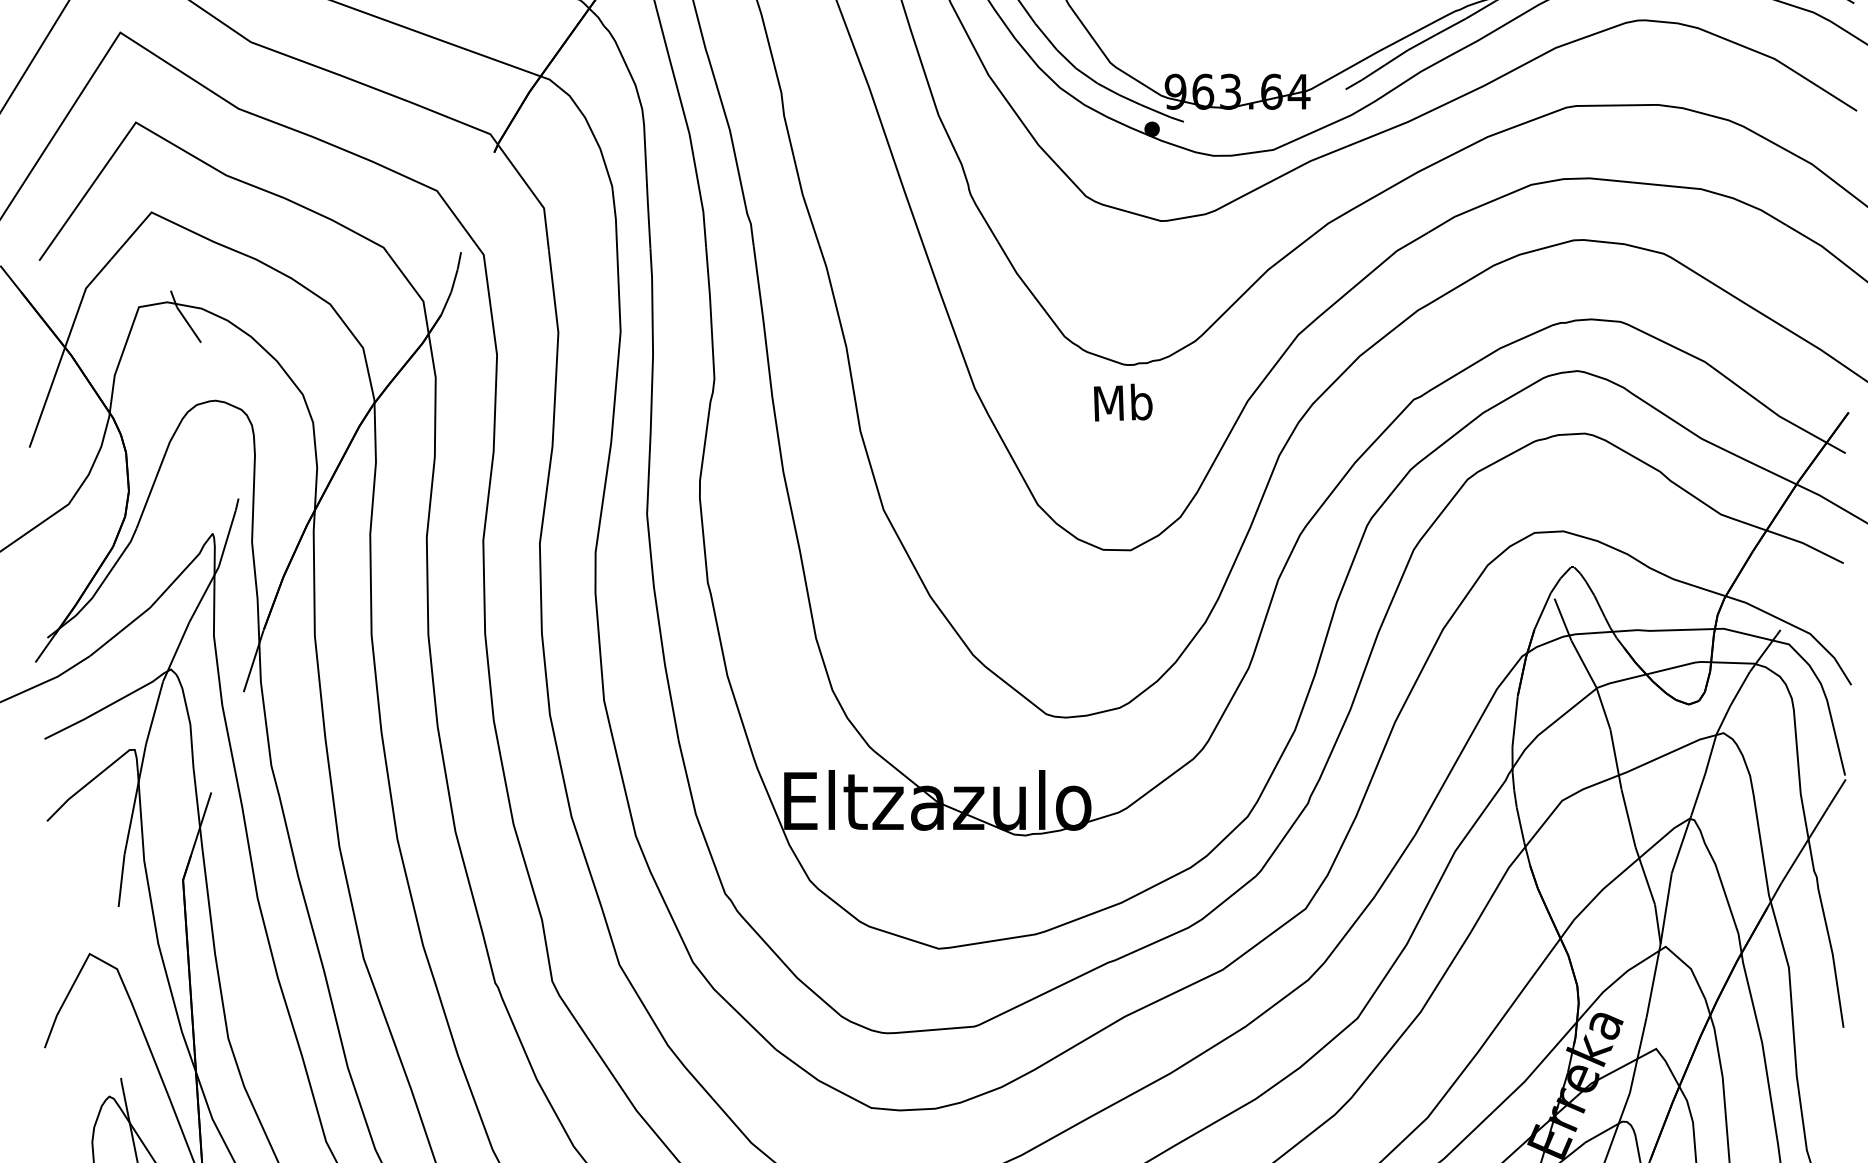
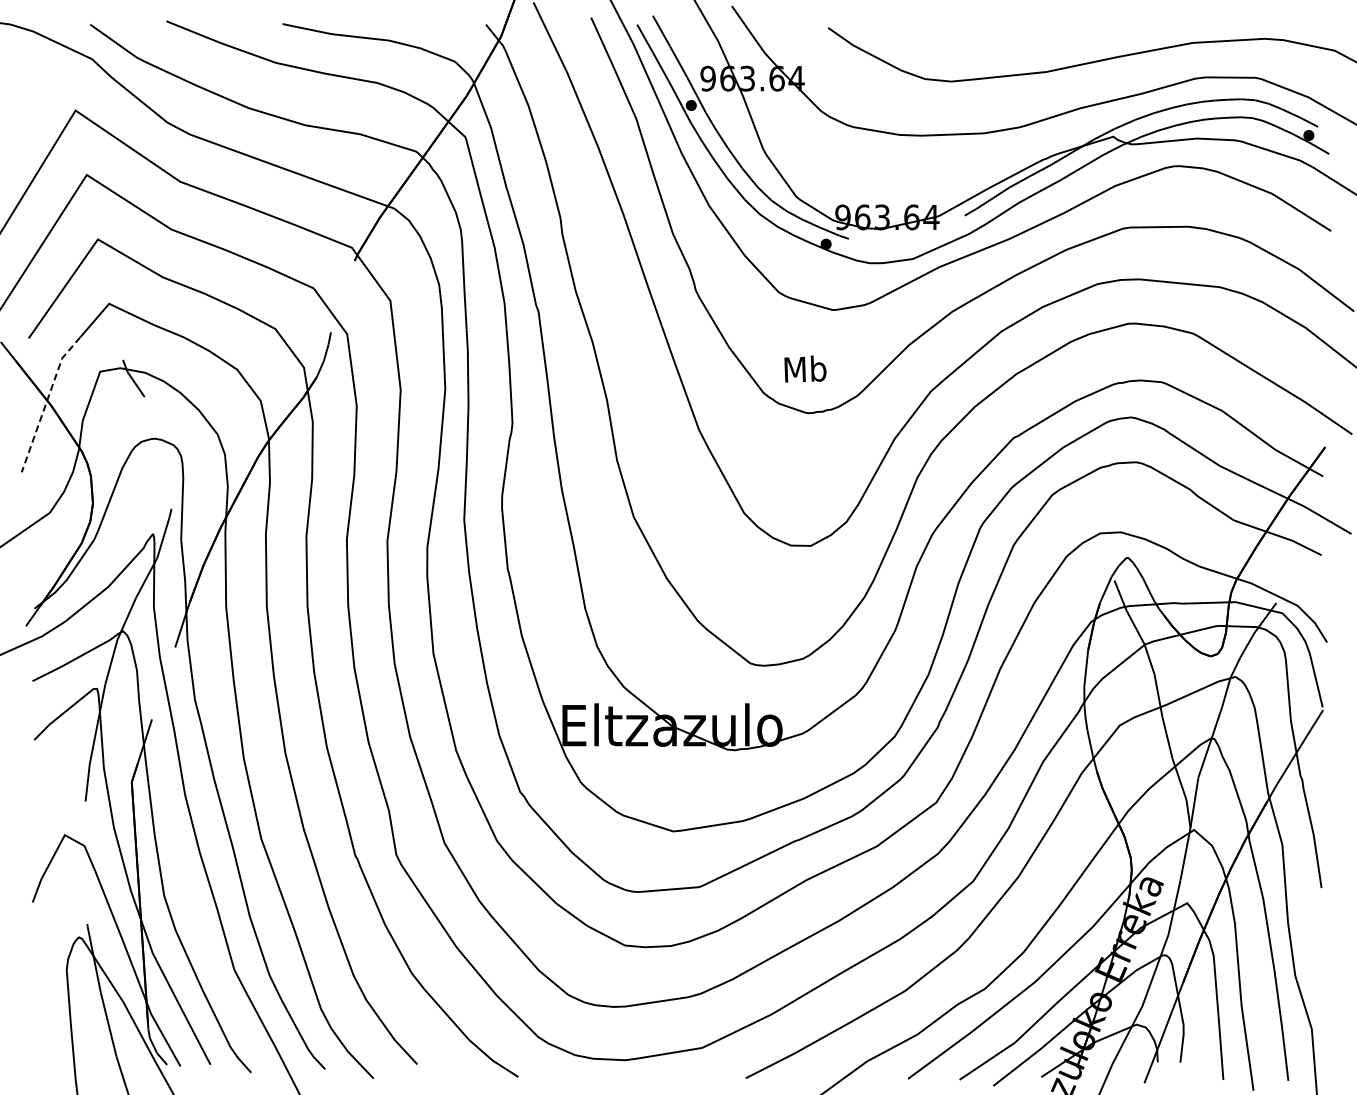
line: (64, 350) -> (46, 402), solid -> dashed
text: (1123, 401) -> (805, 368), moved

